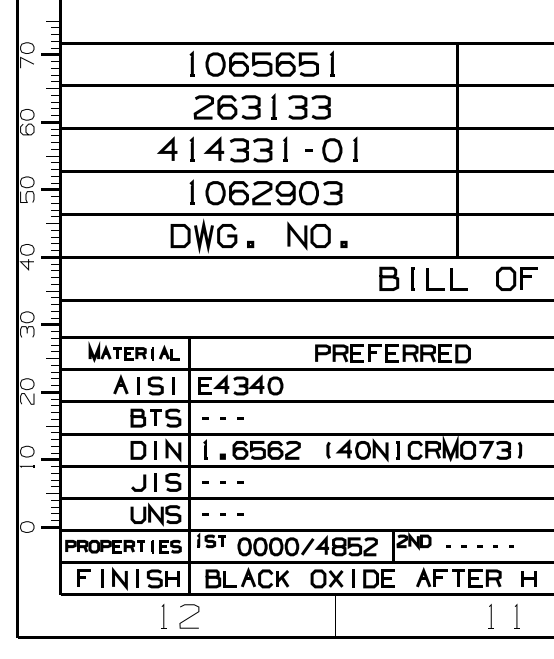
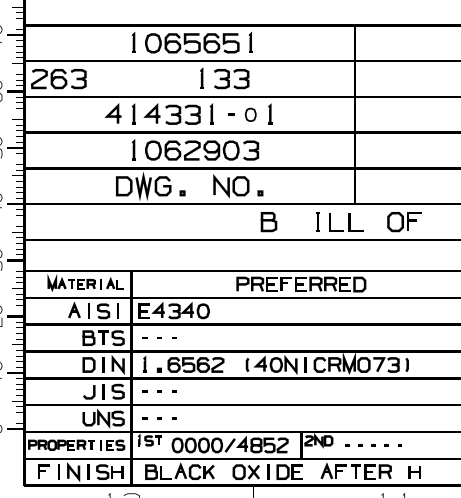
part: (226, 107) -> (58, 79), moved
part: (332, 150) -> (250, 114), size x0.7
curve: (389, 278) -> (269, 221), moved

